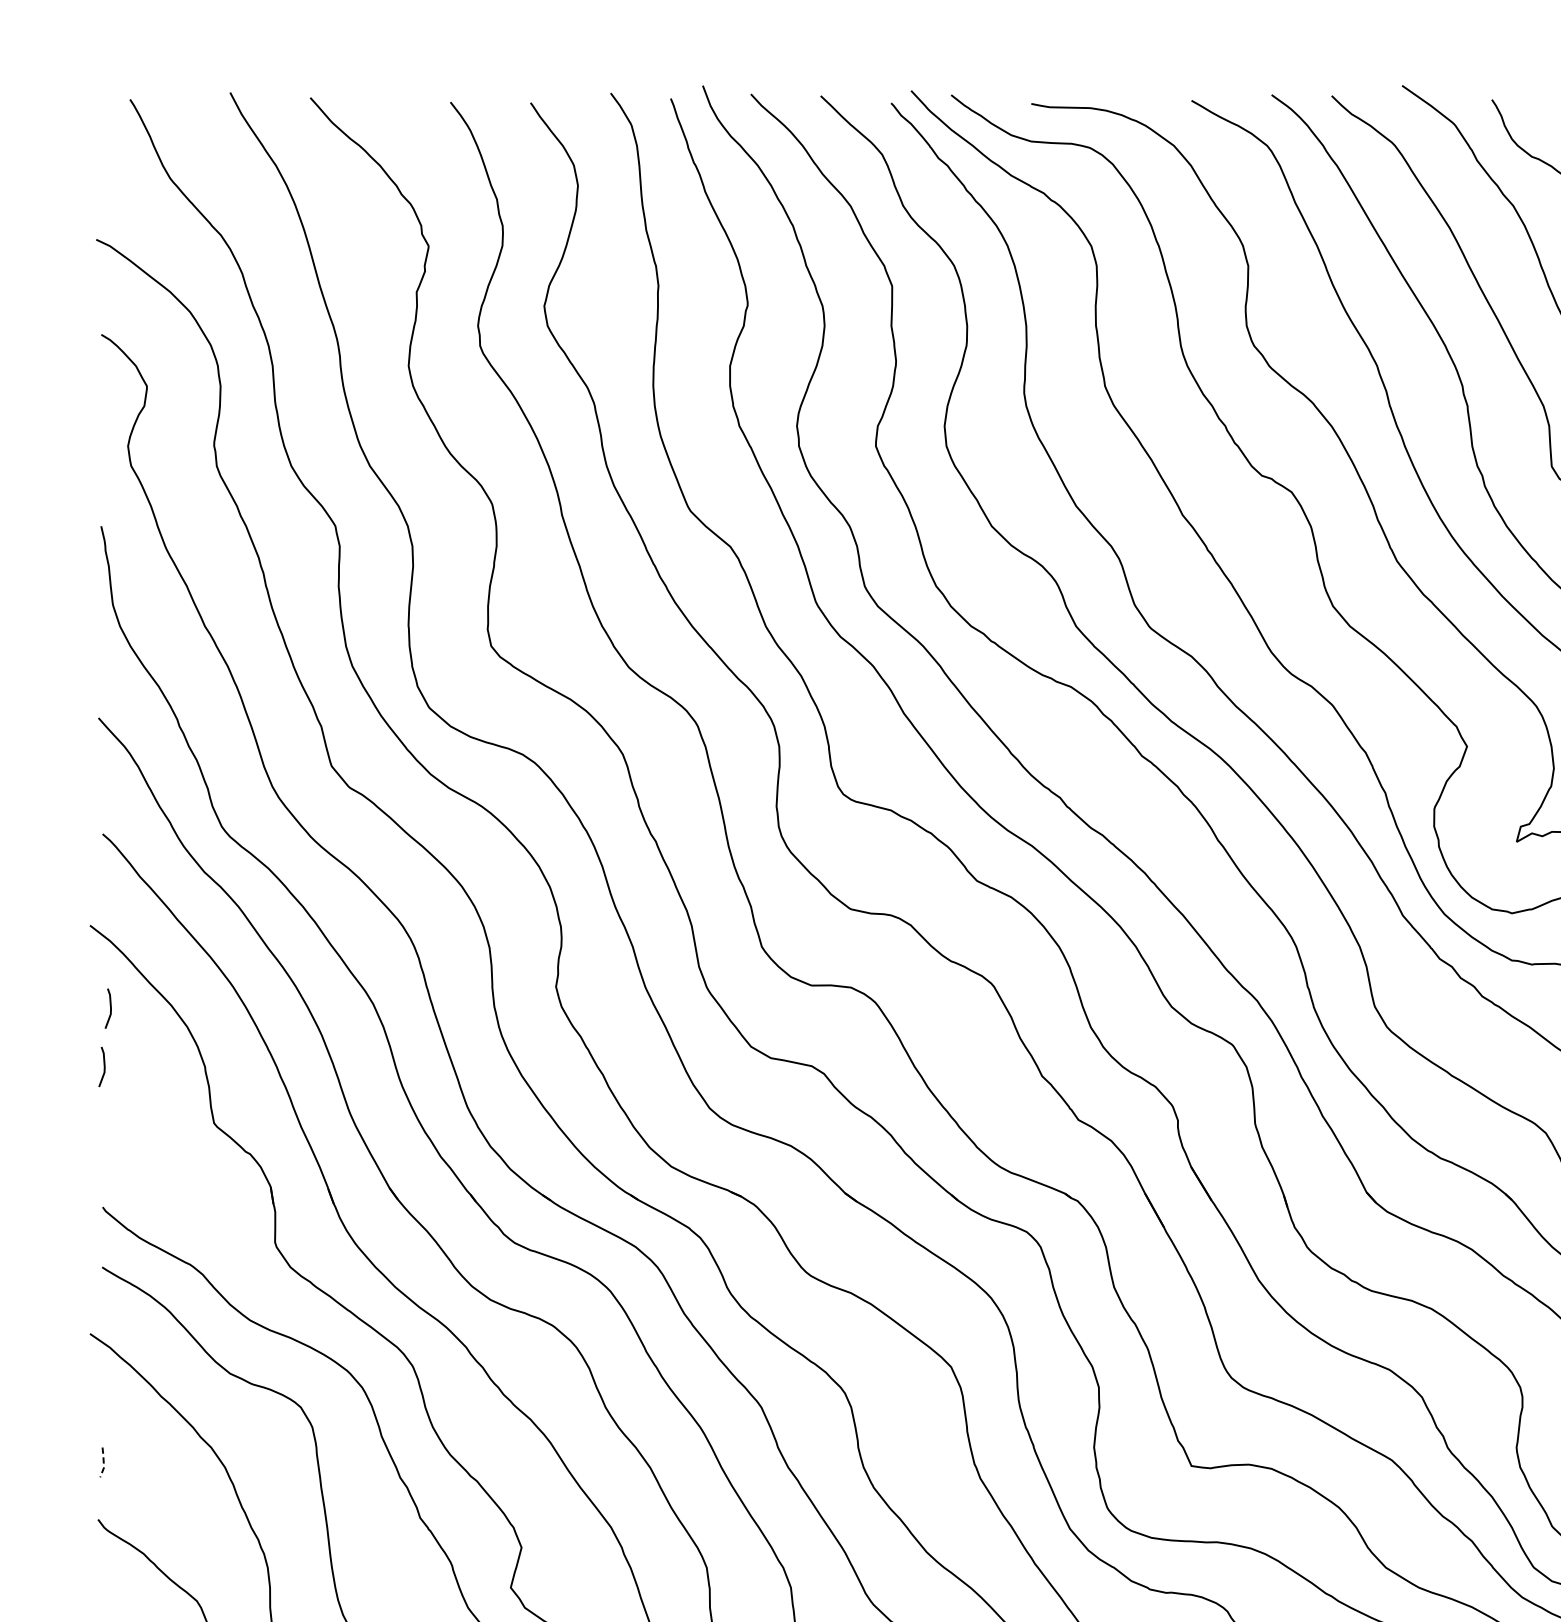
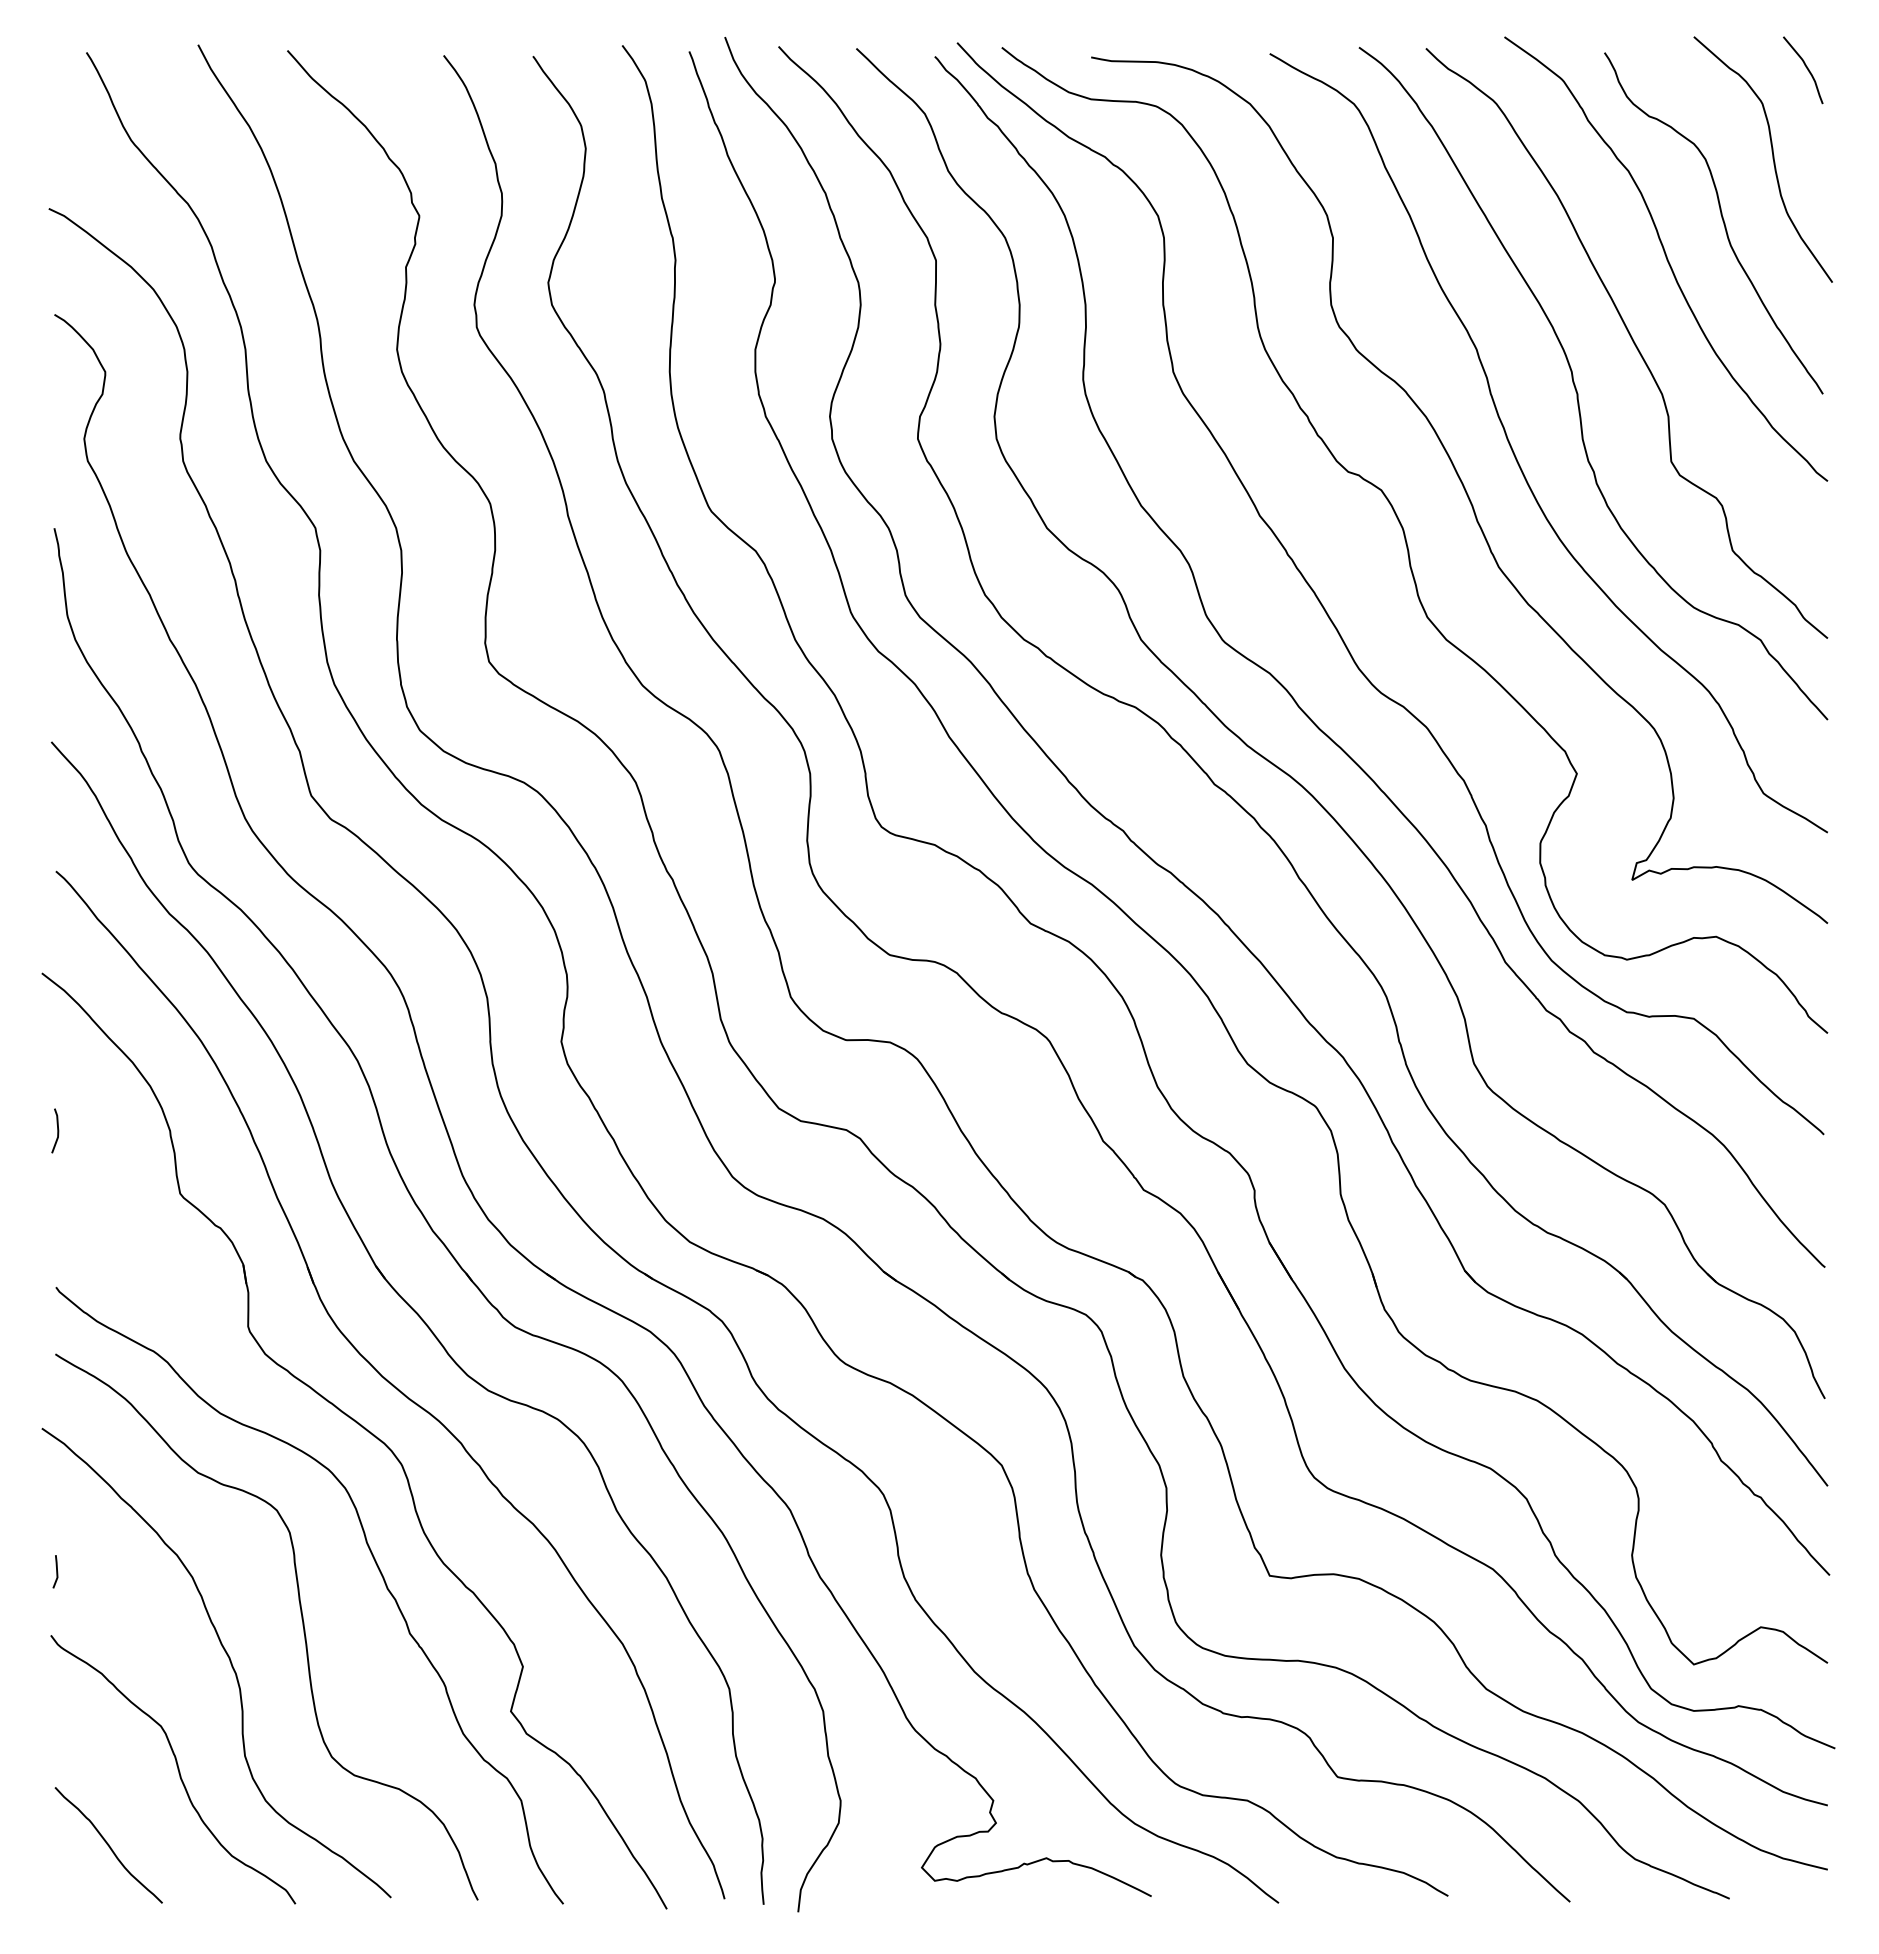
line: (110, 1008) -> (64, 1065), removed
line: (104, 1463) -> (57, 1572), dashed -> solid

